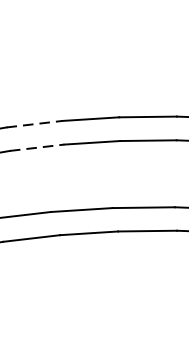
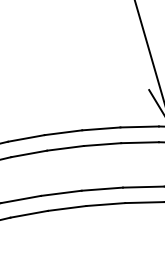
line: (34, 124) -> (26, 138), dashed -> solid
line: (37, 147) -> (29, 153), dashed -> solid

